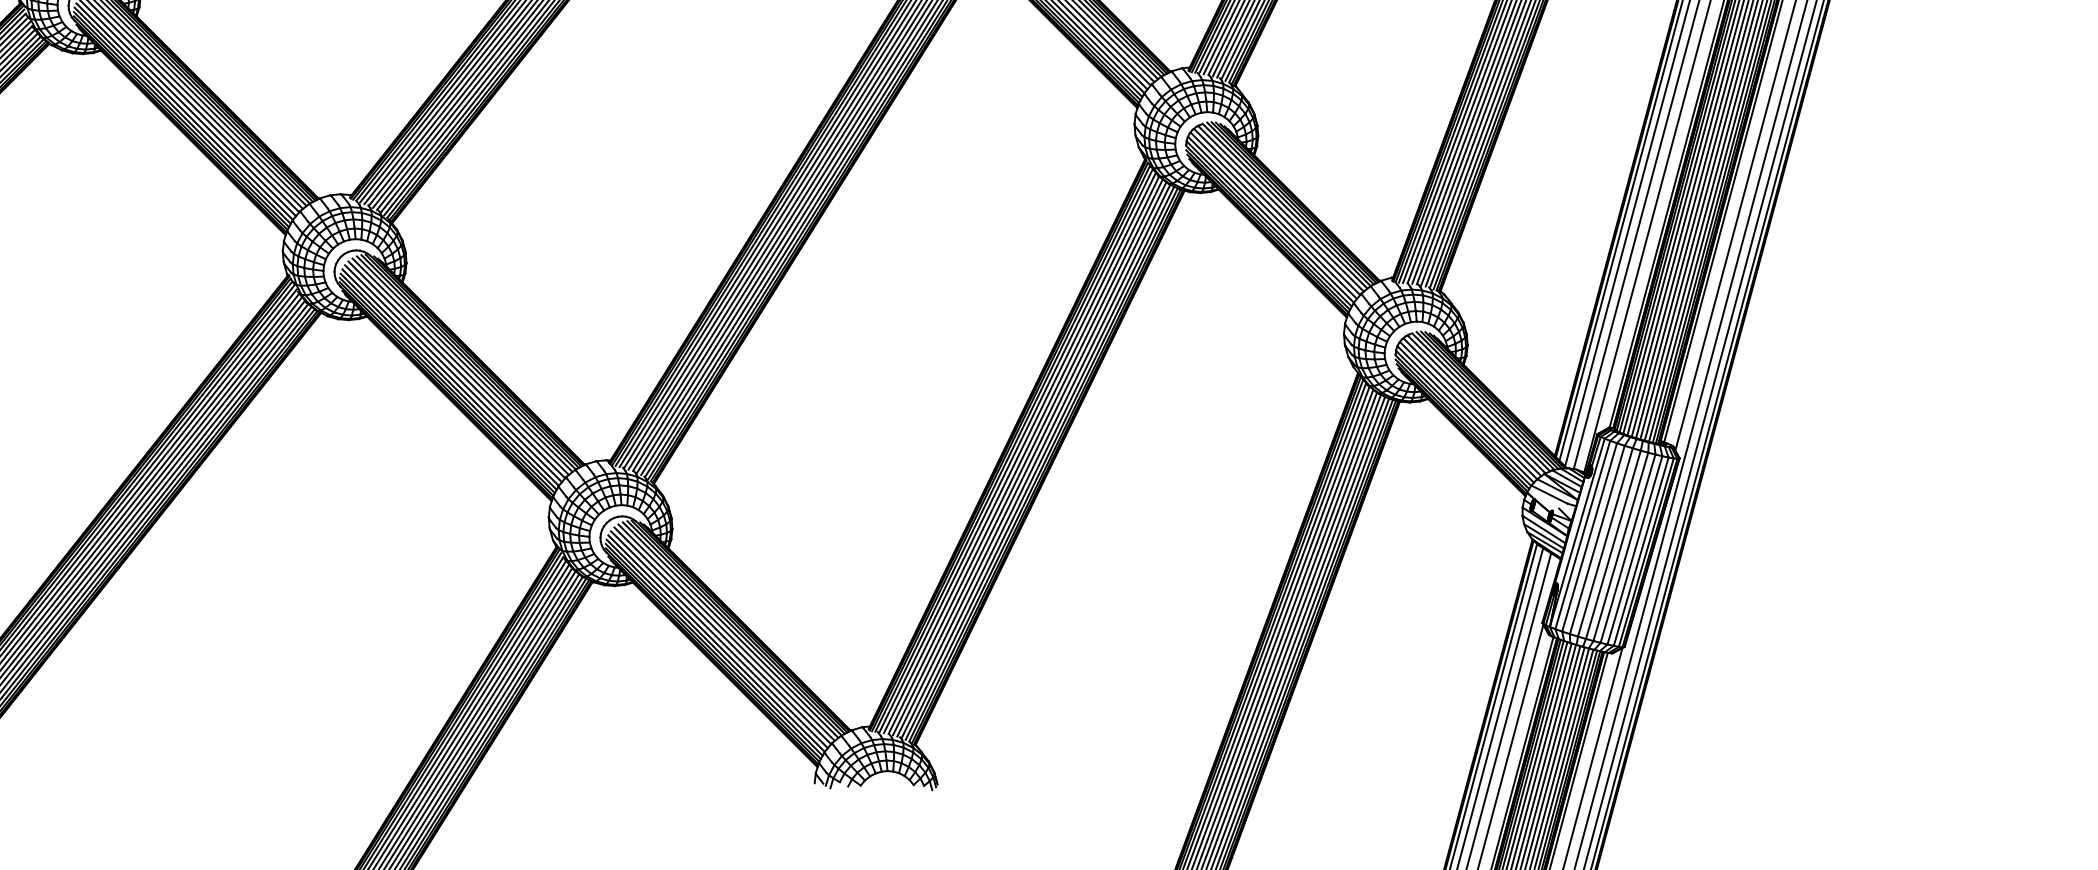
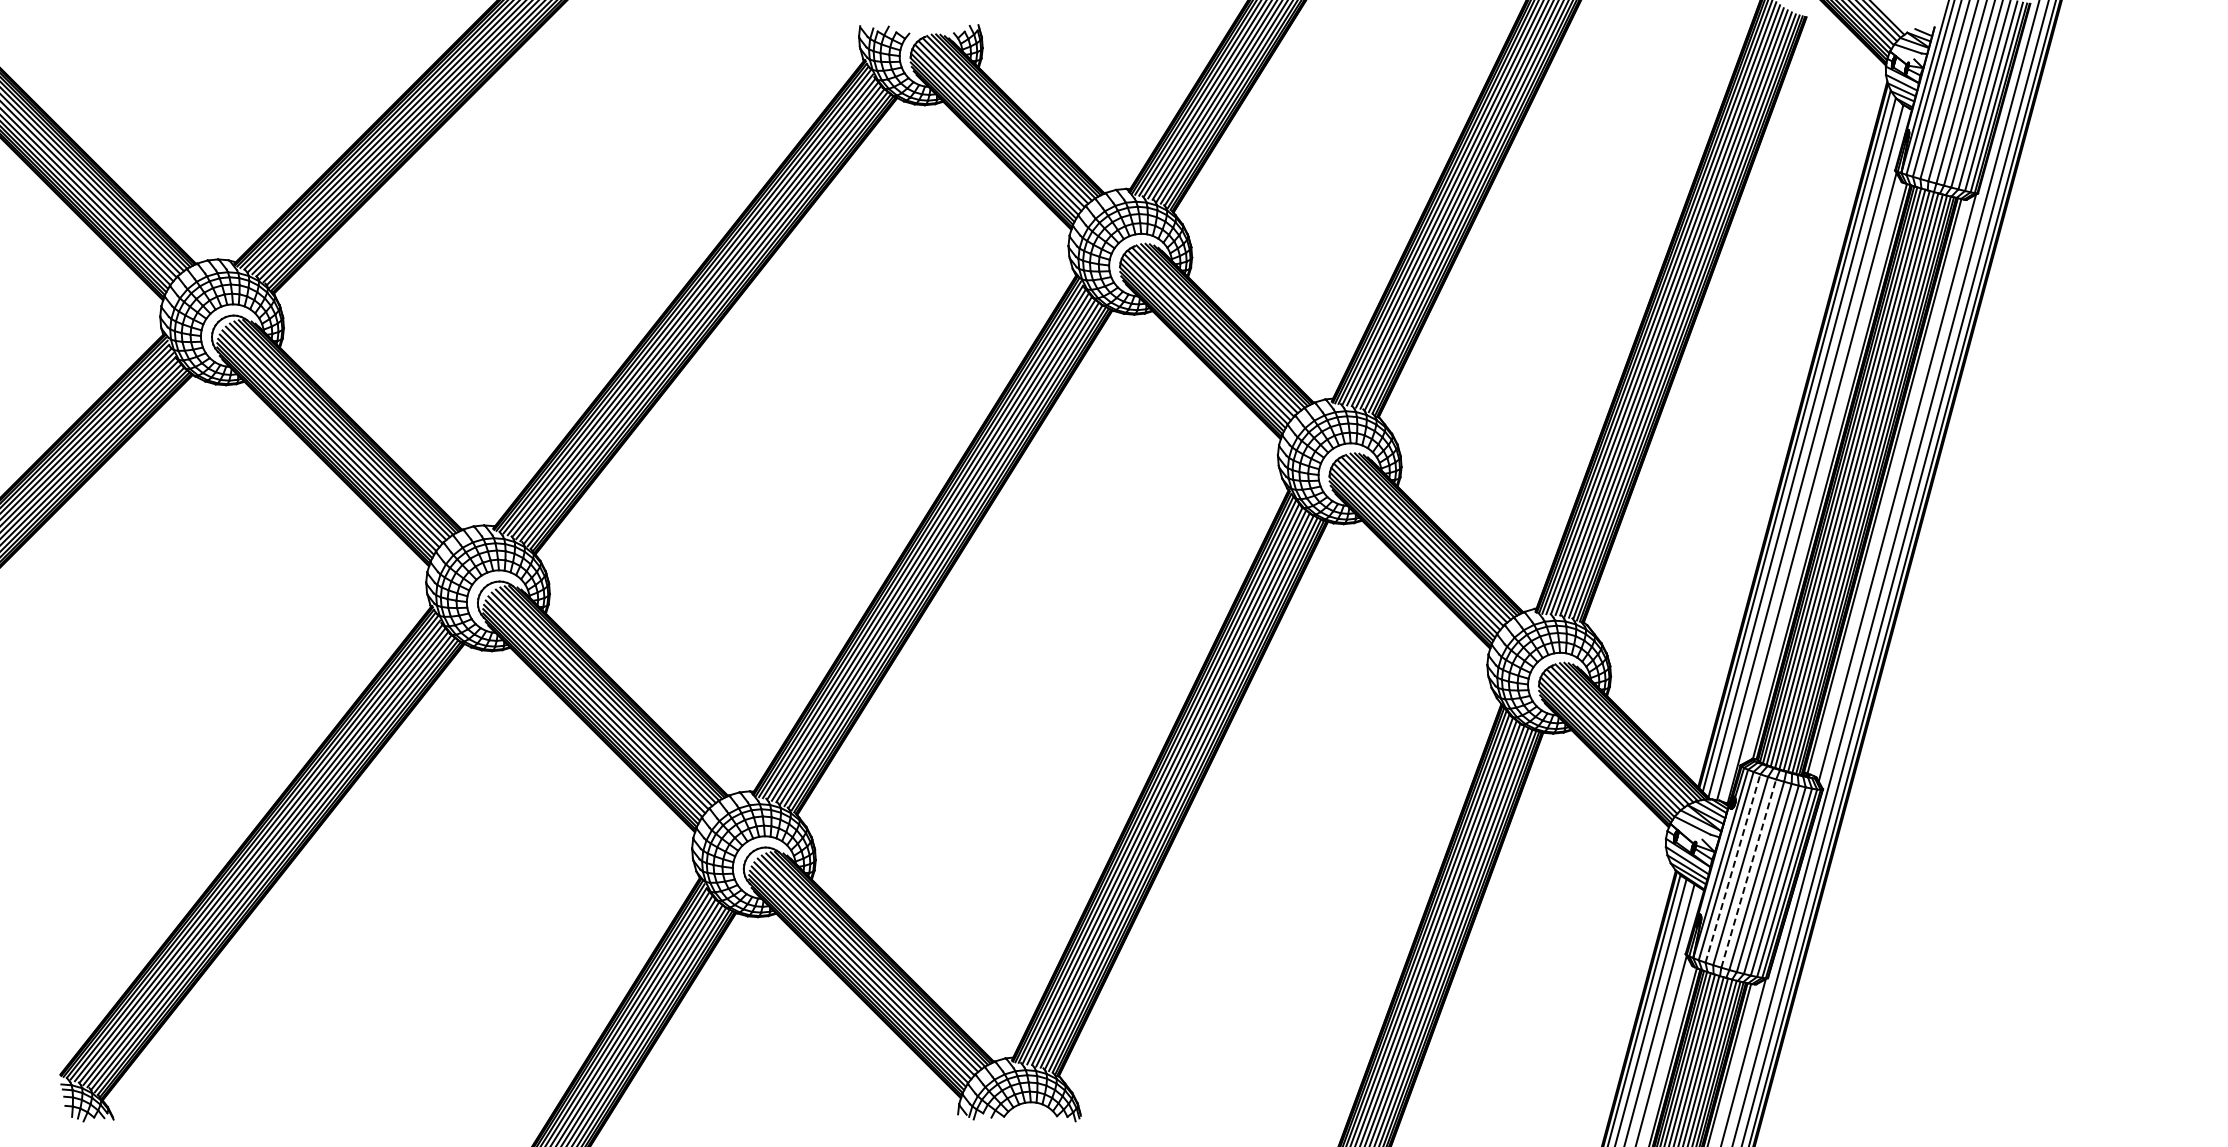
line: (1590, 537) -> (1733, 868), solid -> dashed
line: (1605, 542) -> (1748, 873), solid -> dashed

